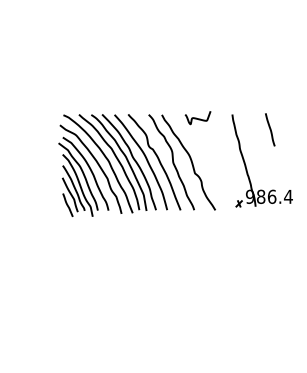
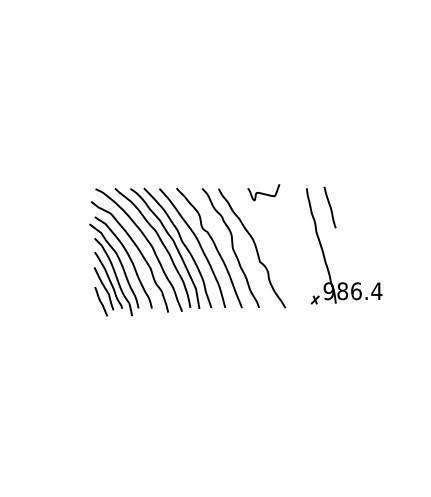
line: (269, 129) -> (329, 207), moved

